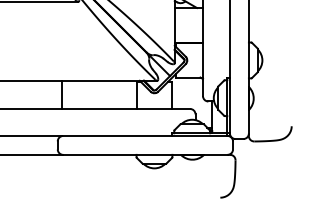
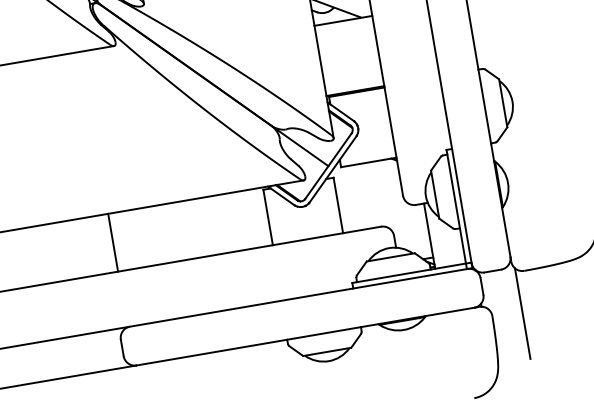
line: (250, 161) -> (523, 313), added

